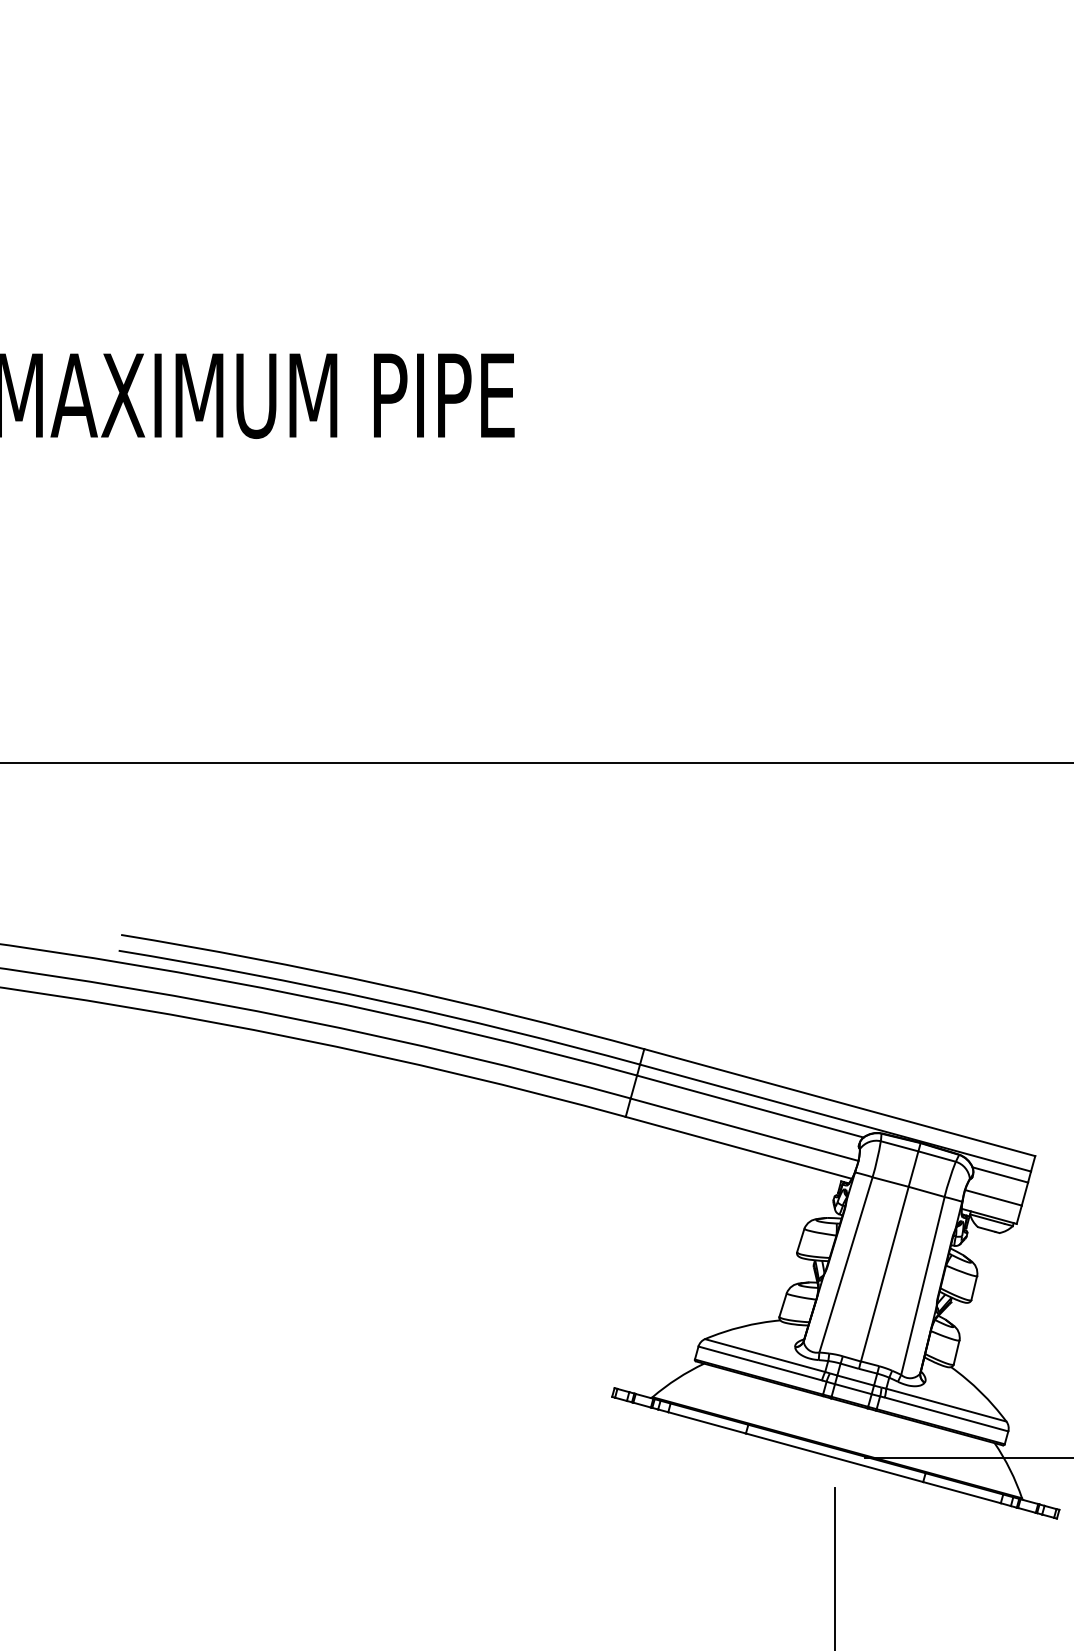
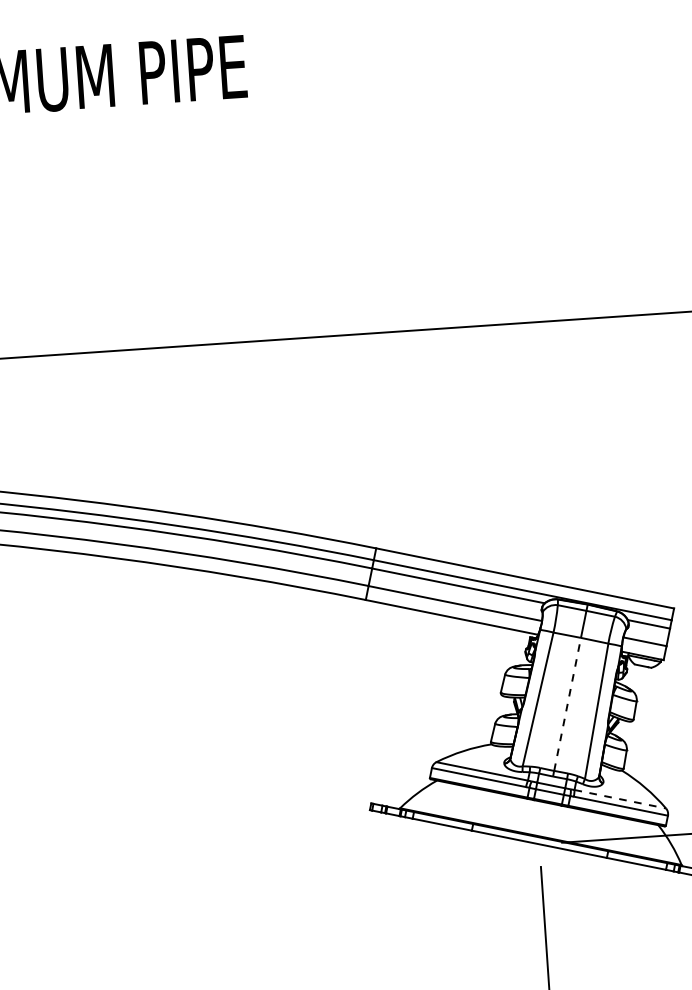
line: (884, 1274) -> (567, 704), solid -> dashed
line: (946, 1405) -> (620, 799), solid -> dashed

